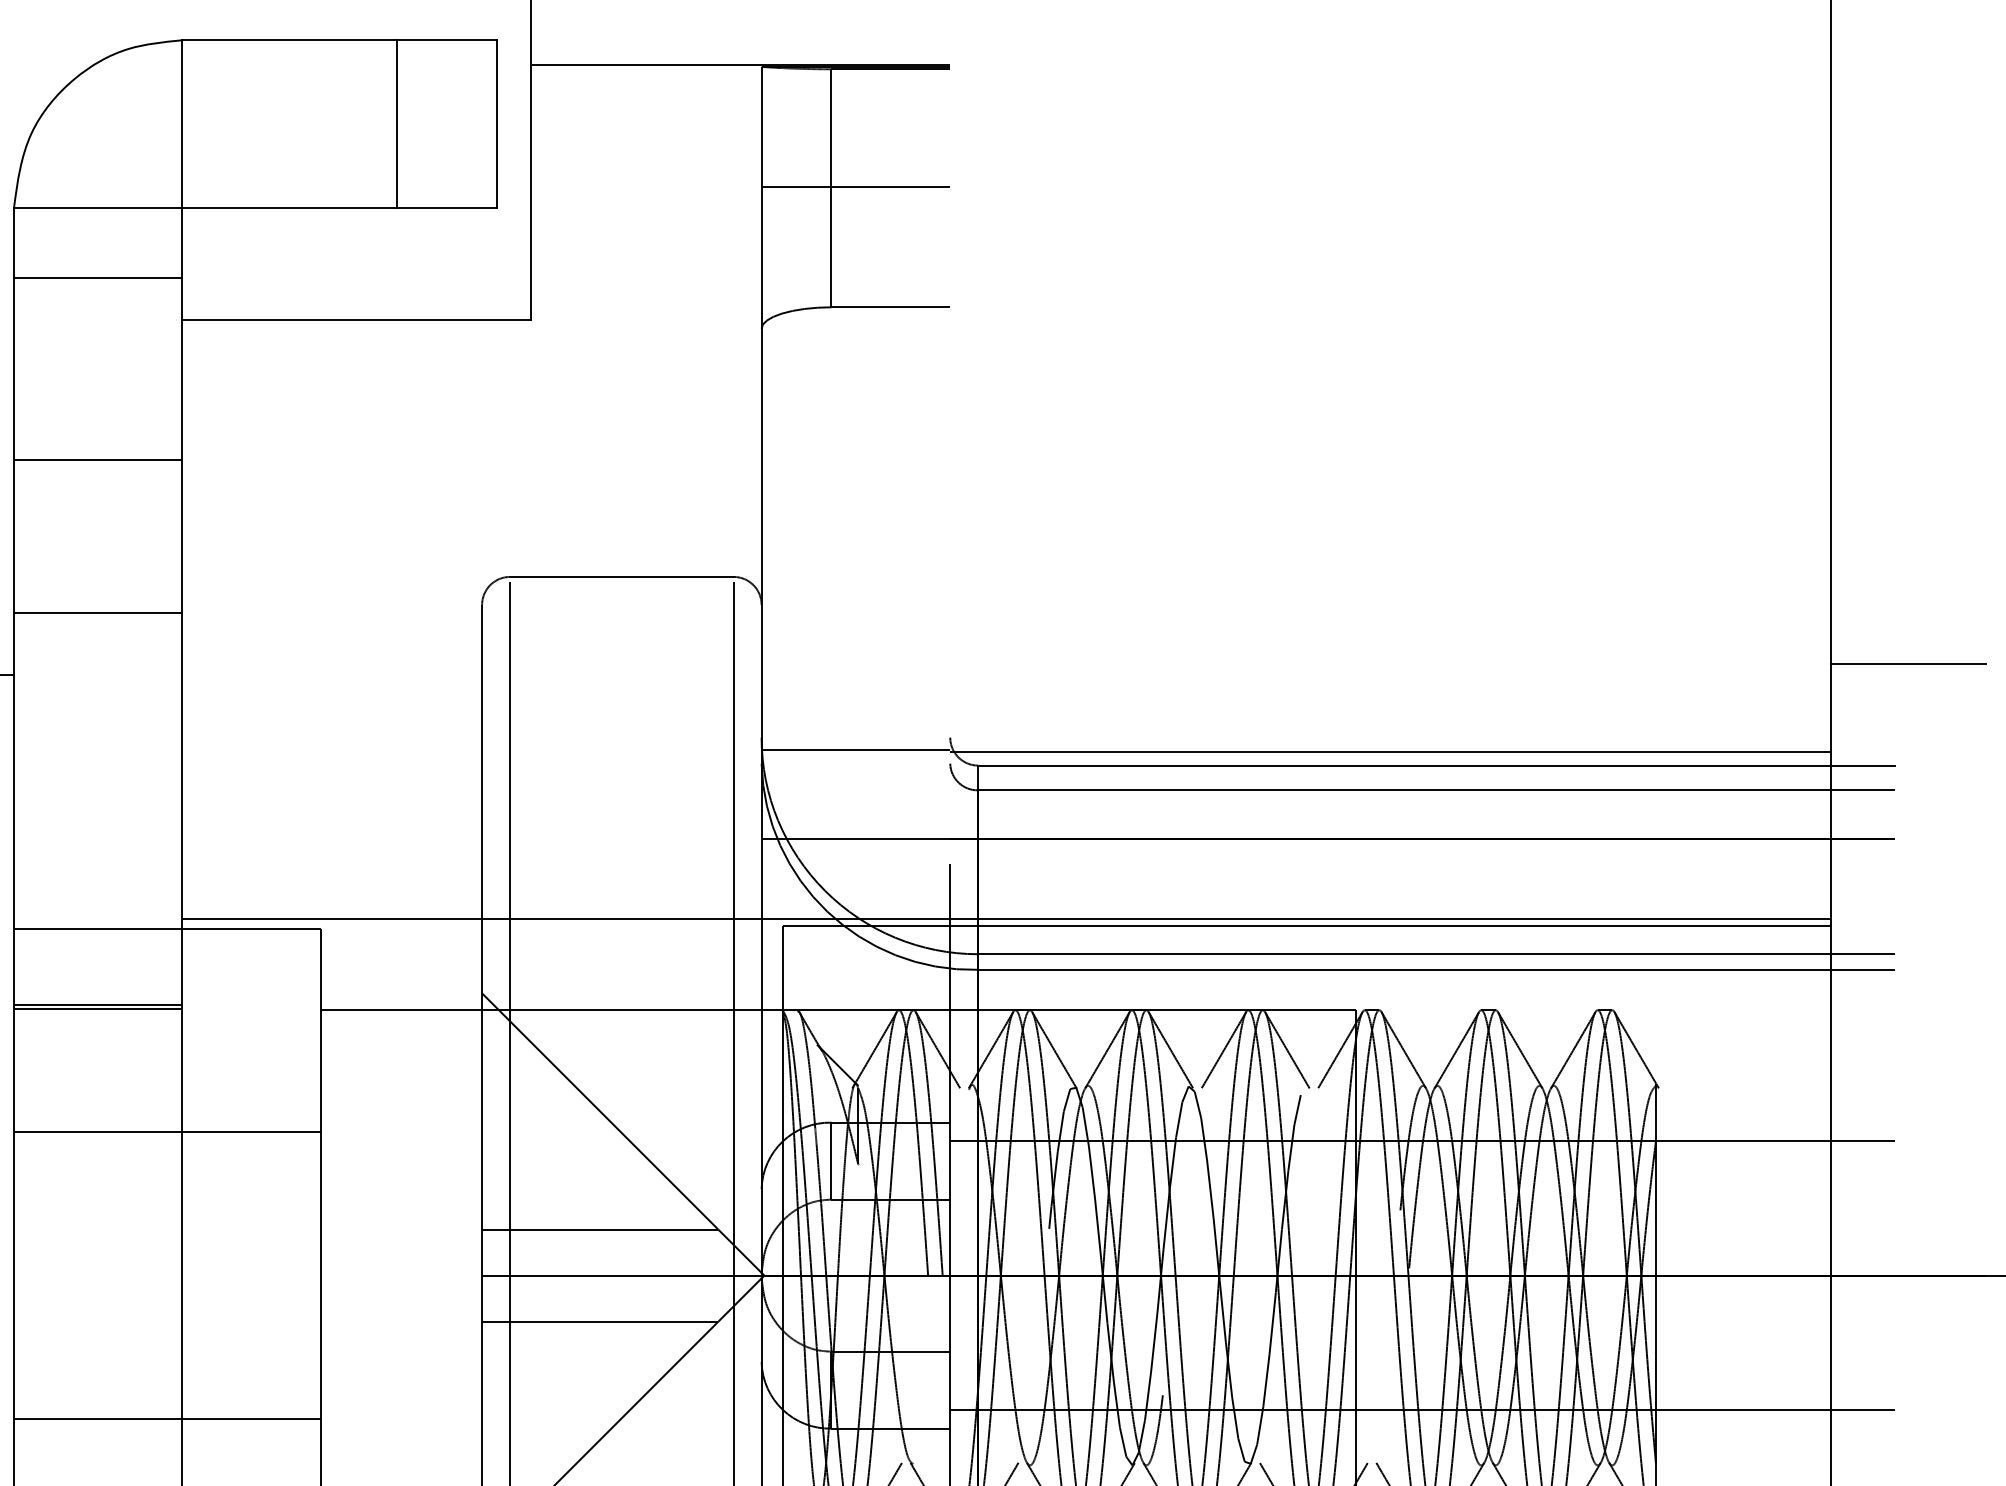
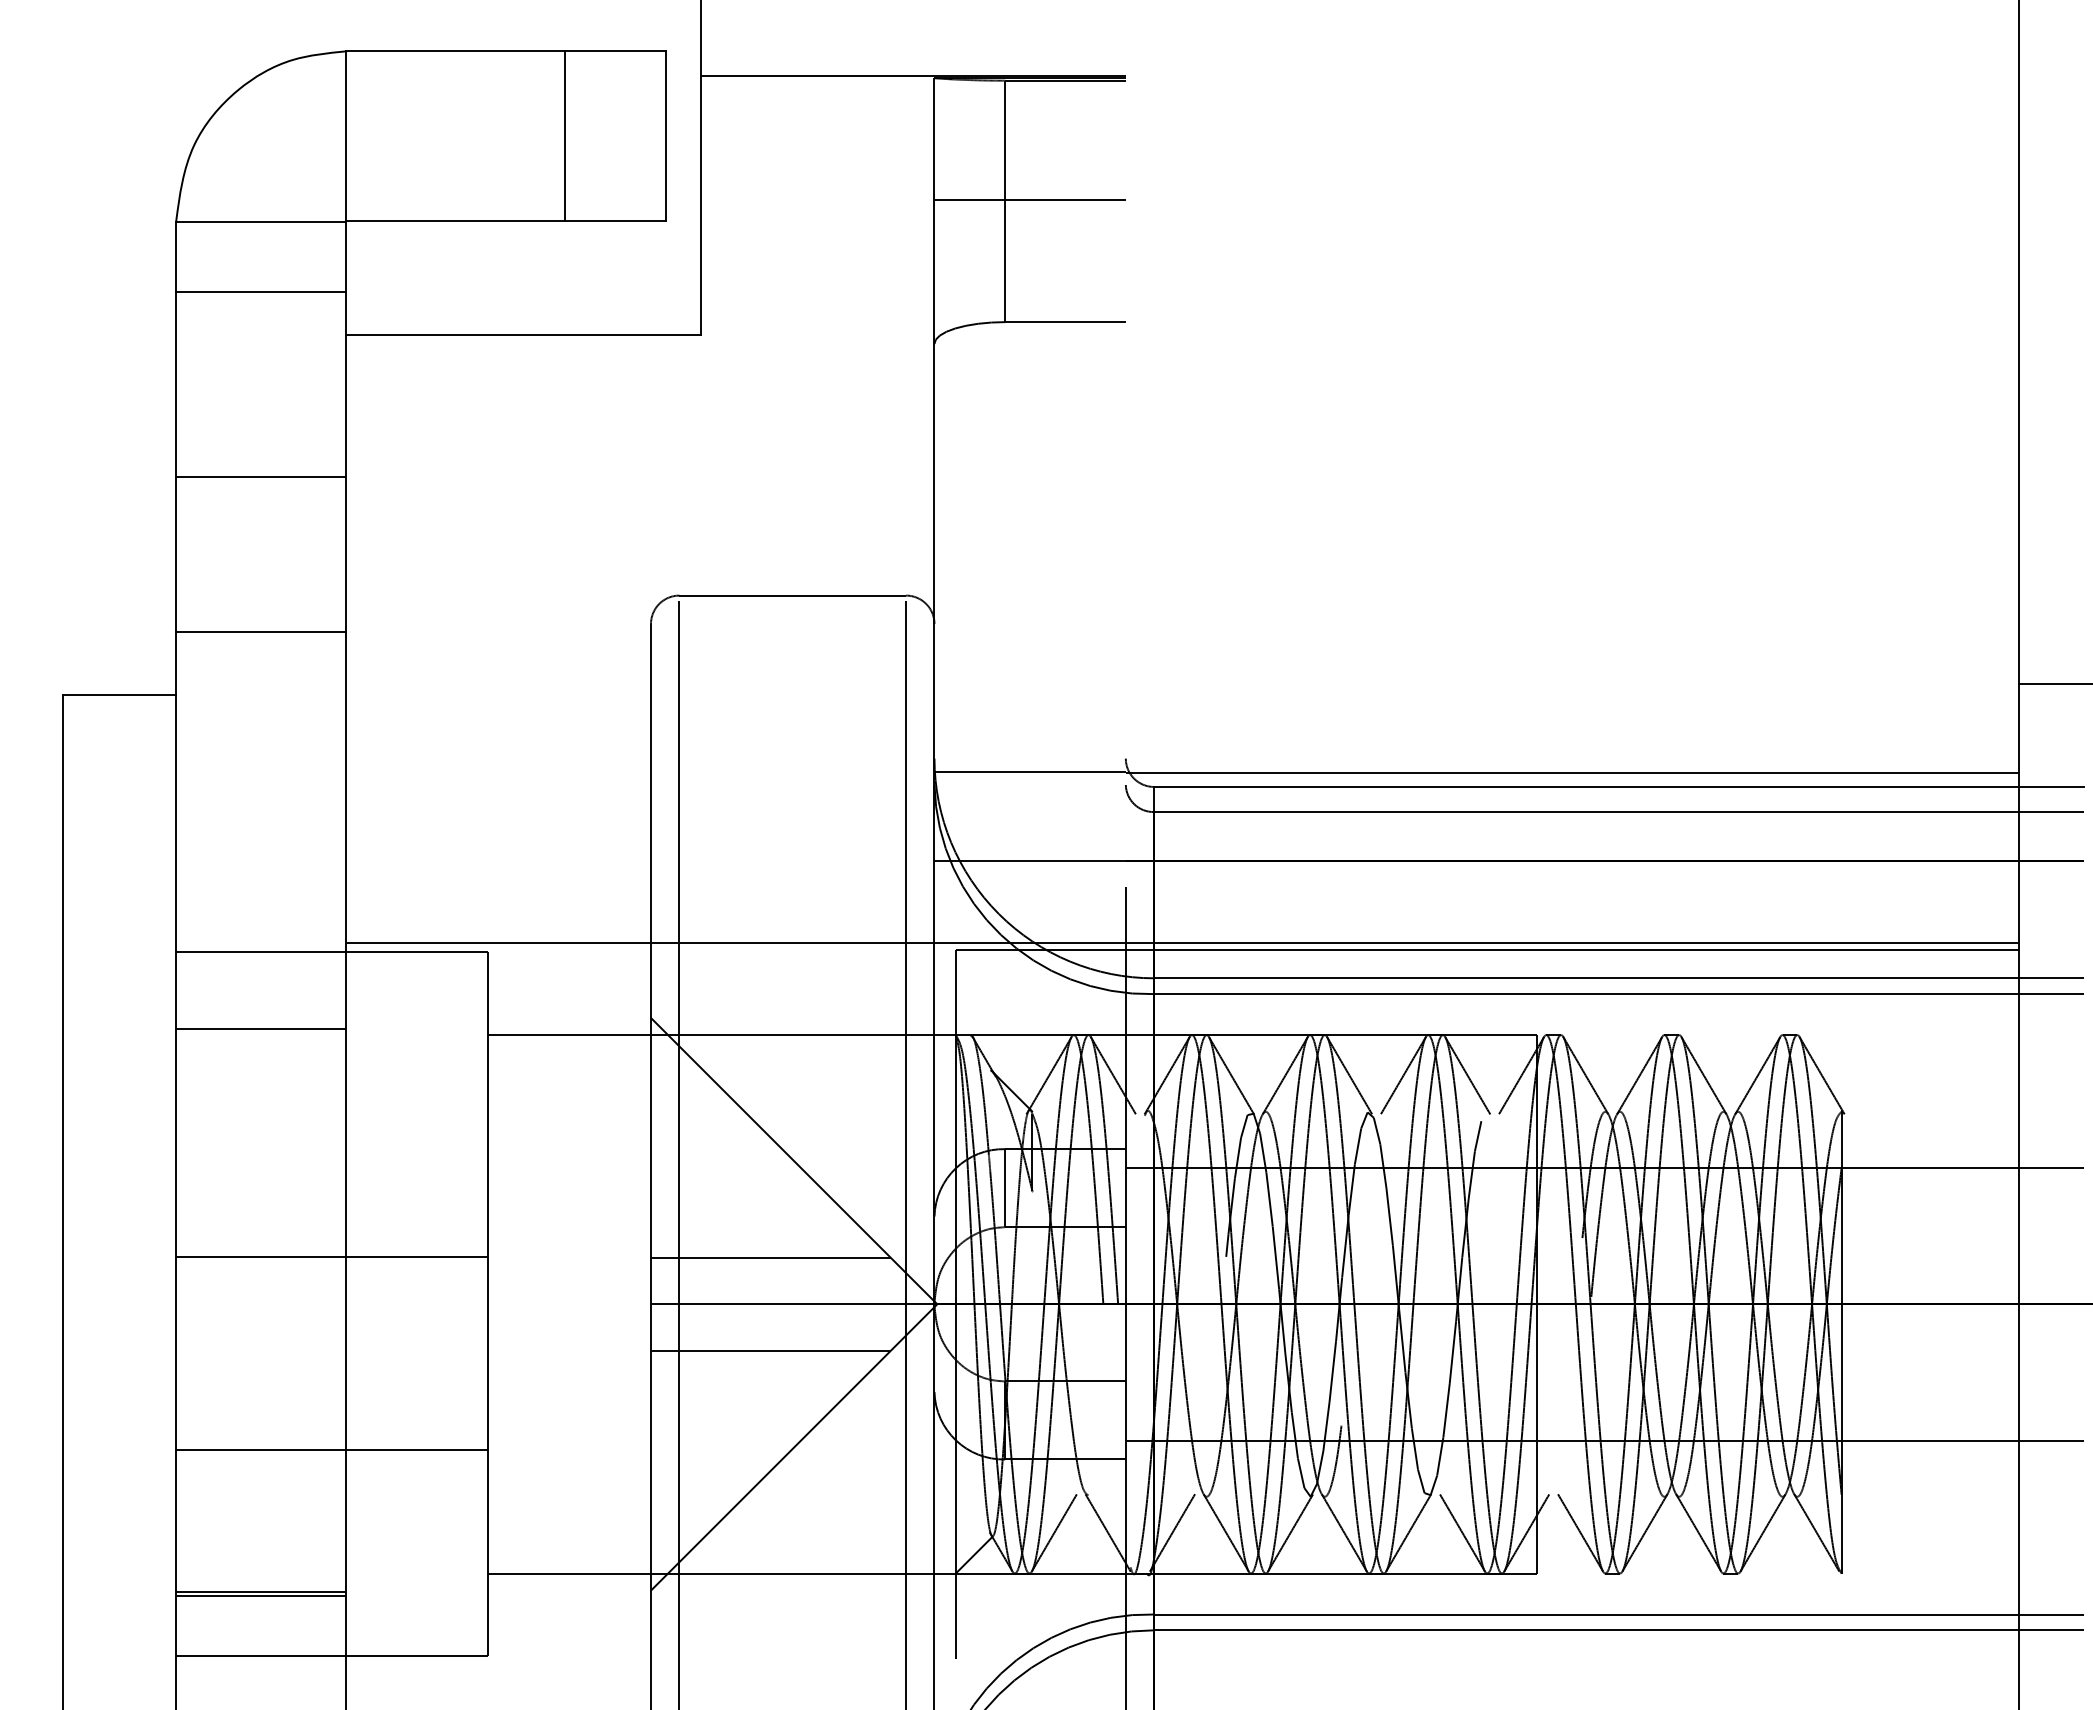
line: (98, 1008) -> (261, 1033), removed
line: (168, 1131) -> (332, 1256), moved

